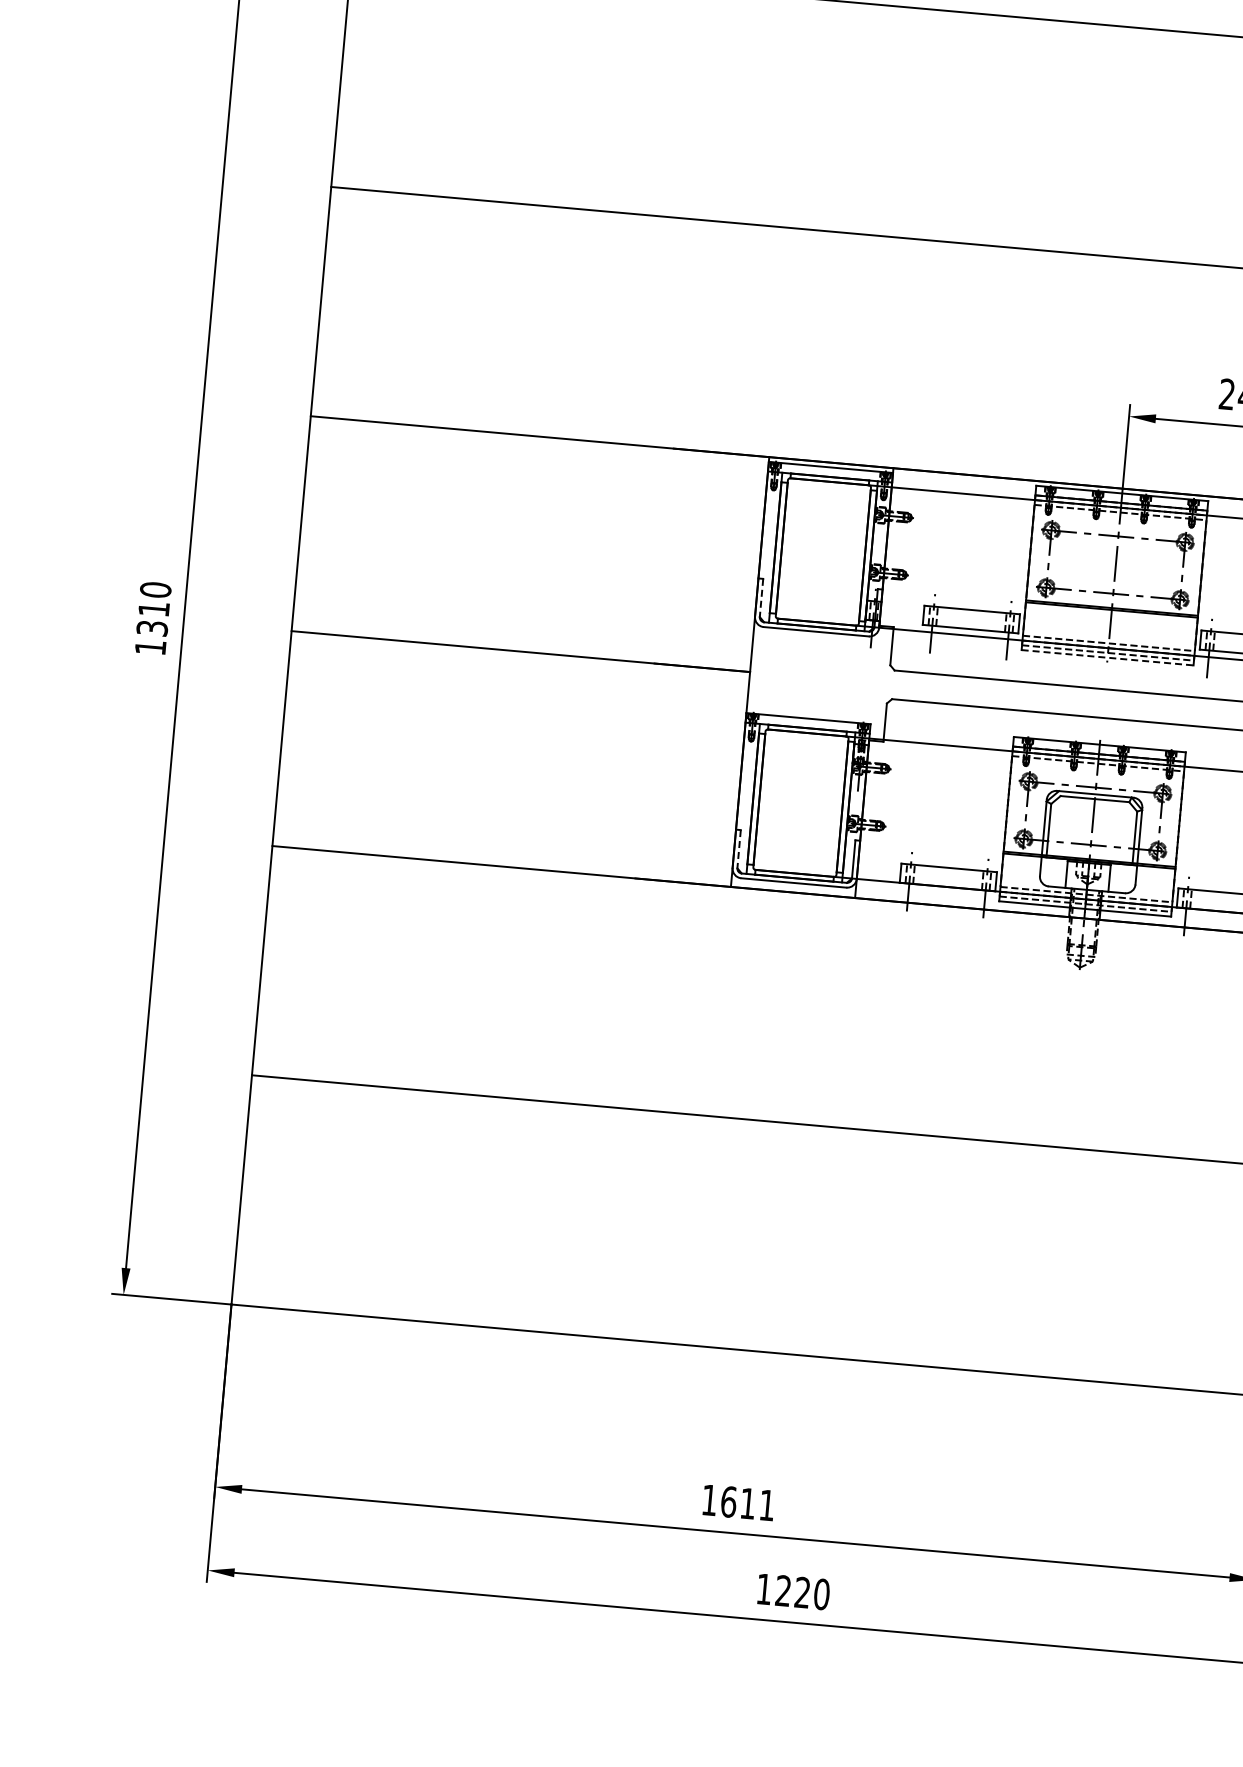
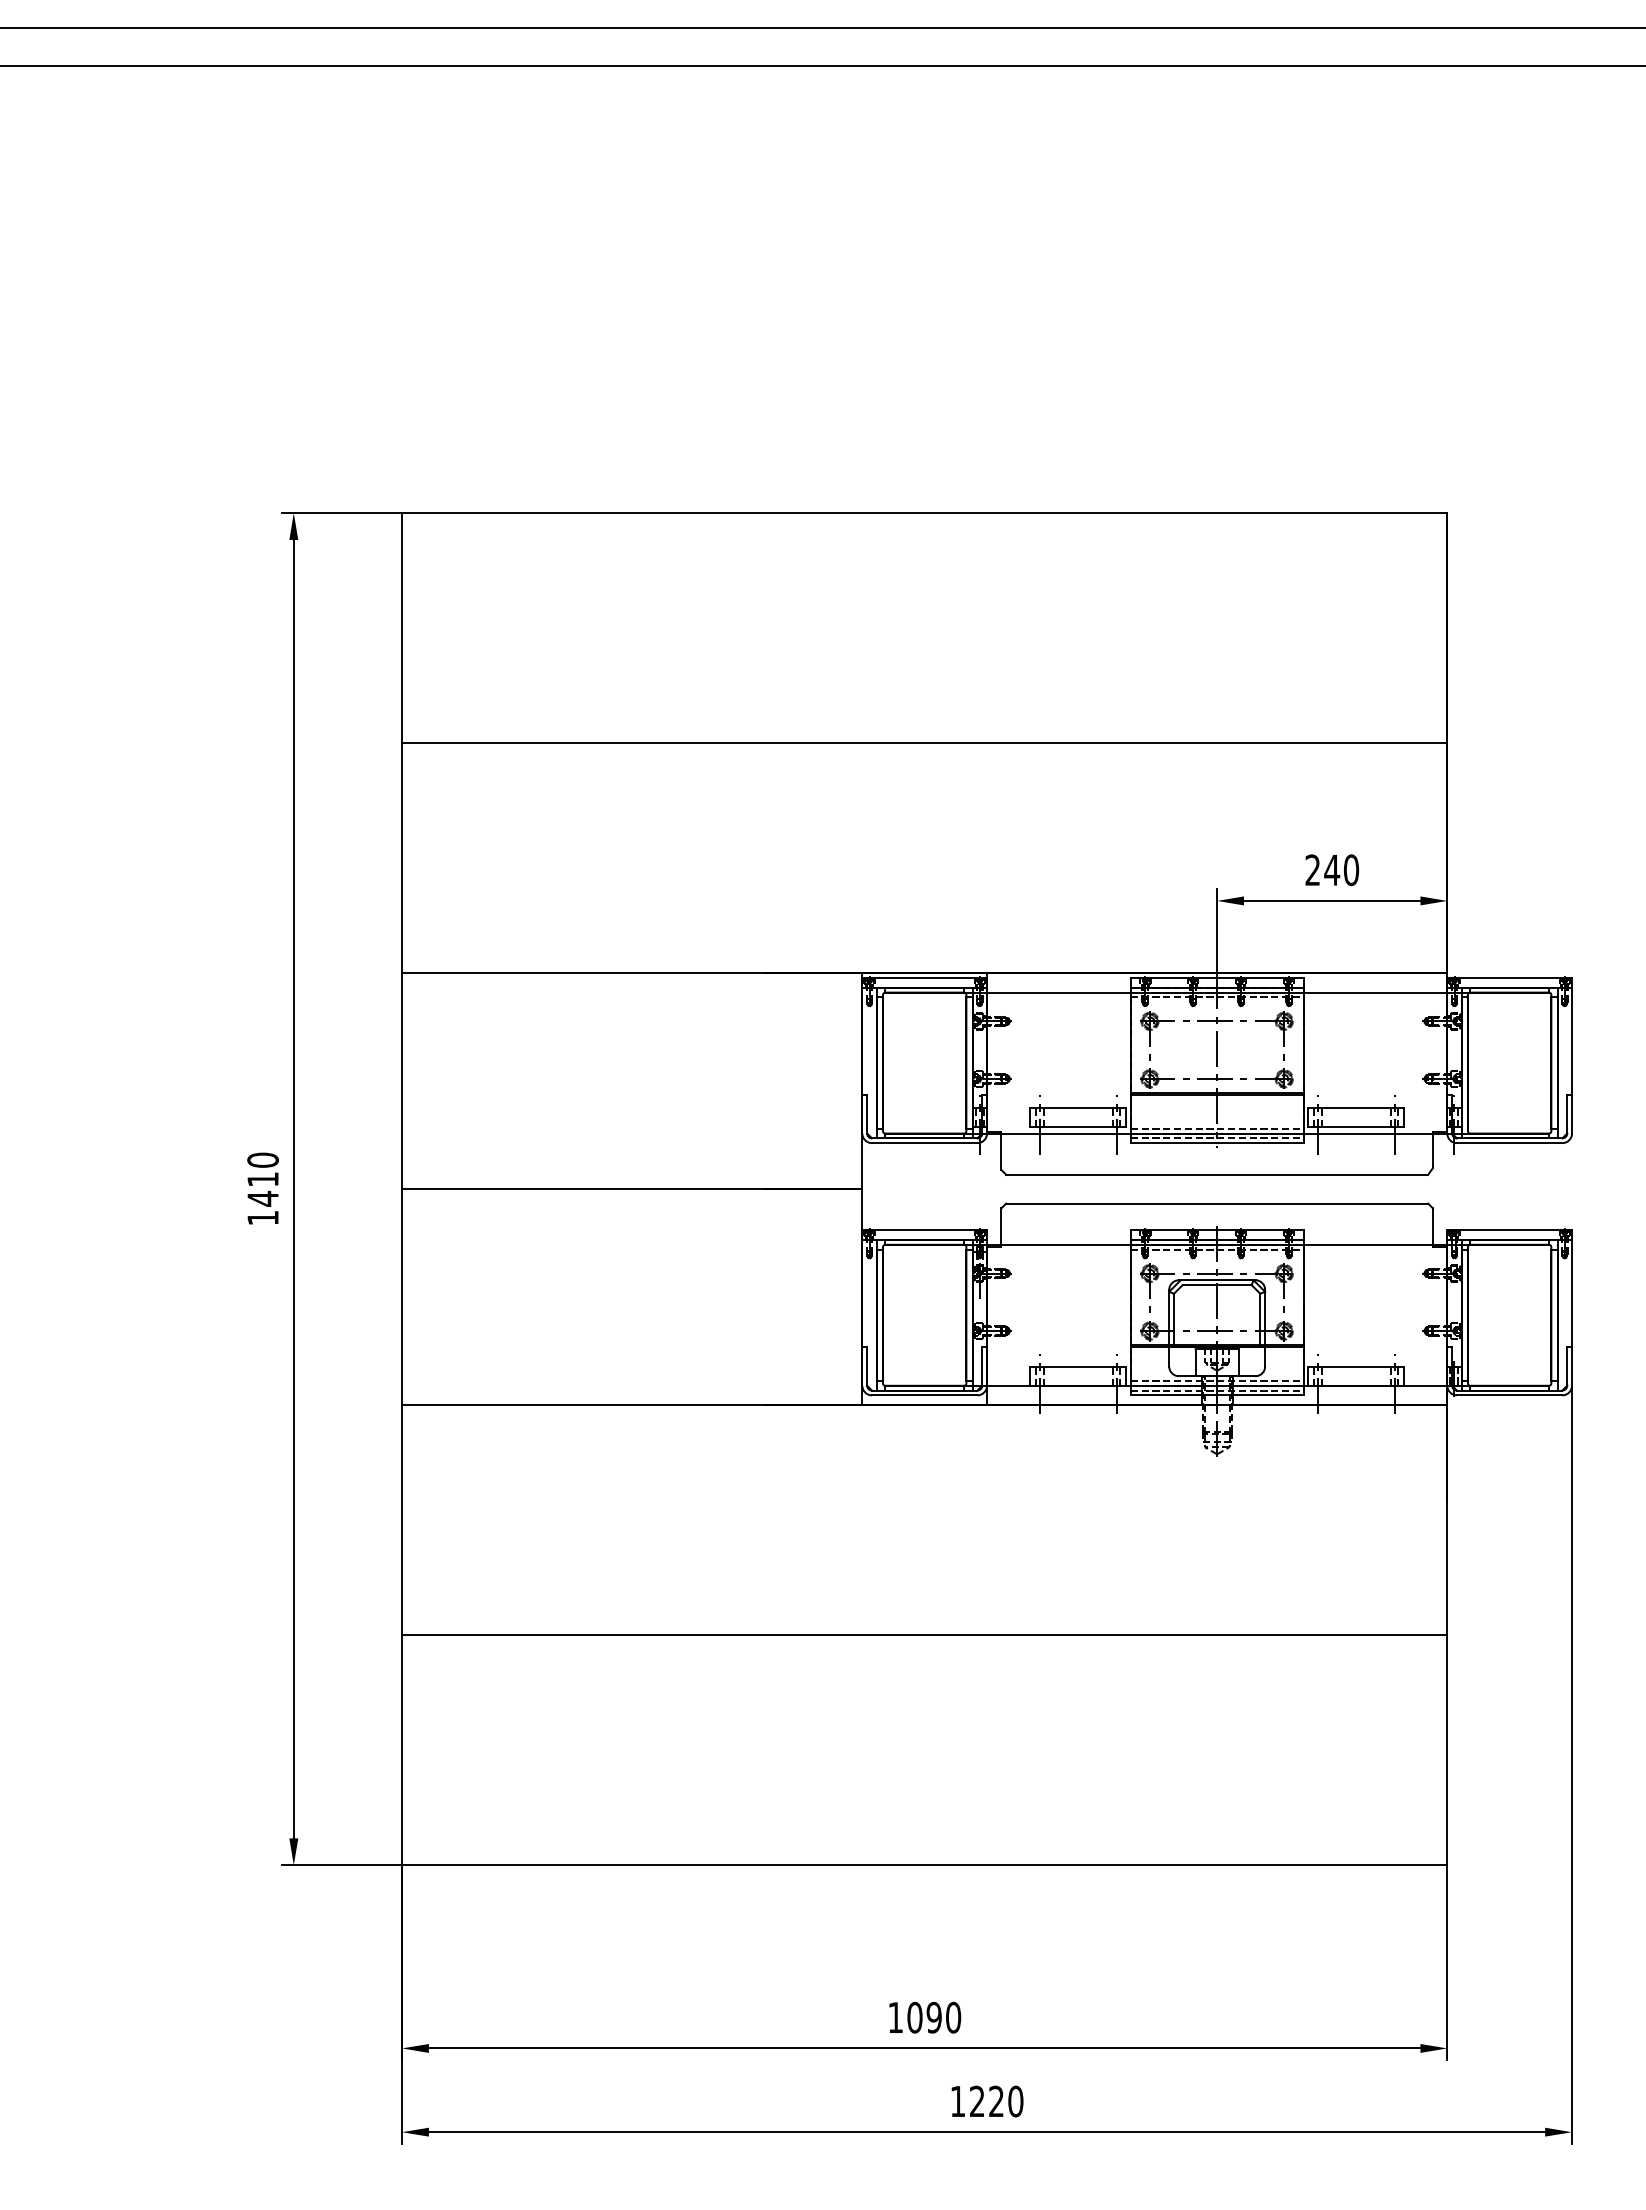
line: (761, 598) -> (867, 1114), dashed -> solid
text: (151, 628) -> (262, 1198), 1310 -> 1410
line: (1107, 658) -> (1217, 1143), dashed -> solid
line: (739, 850) -> (867, 1367), dashed -> solid
text: (748, 1503) -> (934, 2017), 1611 -> 1090

